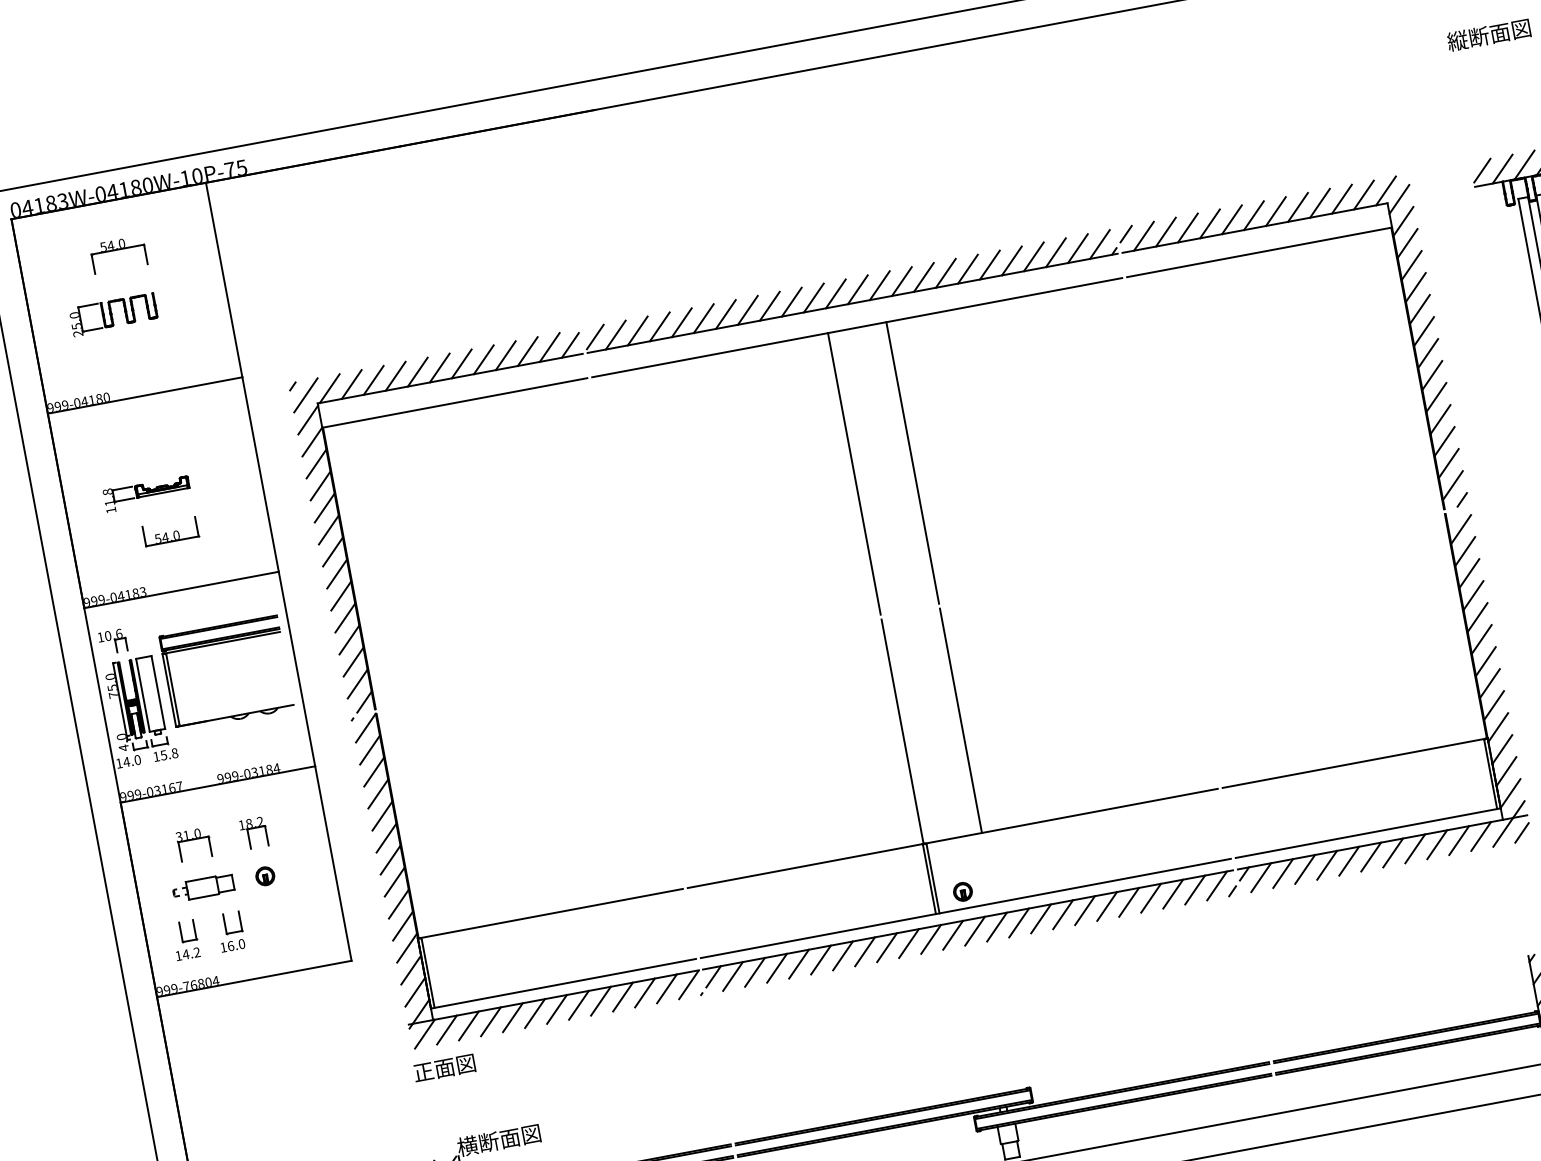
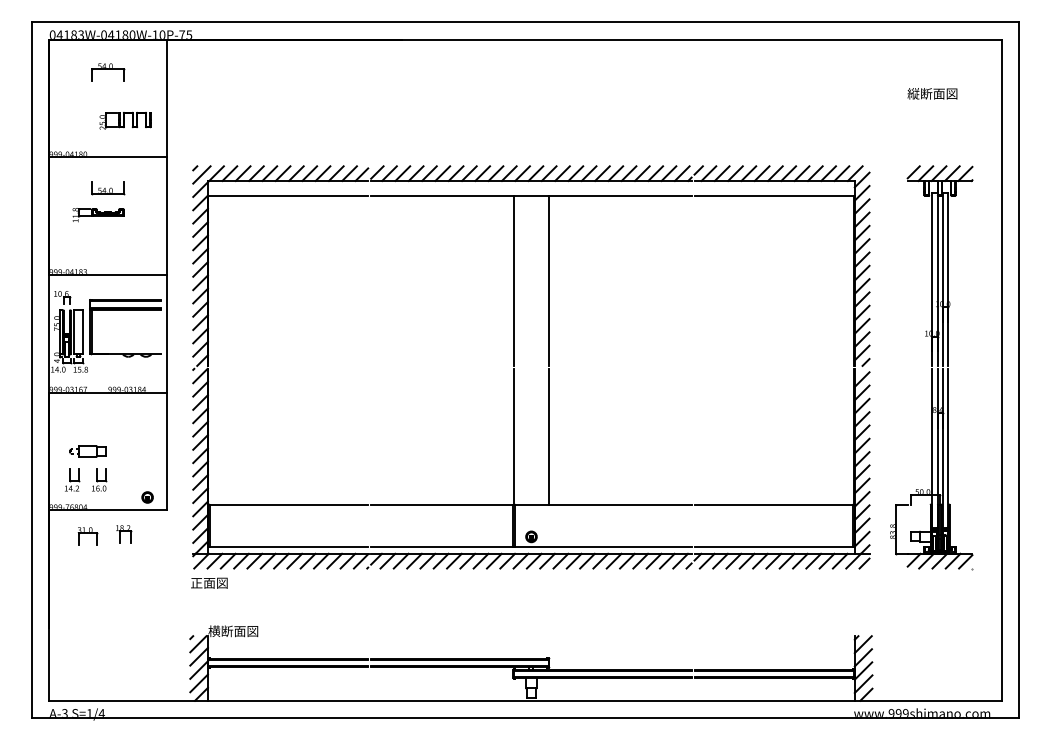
part: (113, 314) -> (125, 120), moved
part: (171, 532) -> (108, 188), moved
part: (255, 833) -> (124, 534), moved
part: (194, 845) -> (87, 536), moved
part: (265, 876) -> (147, 497), moved

